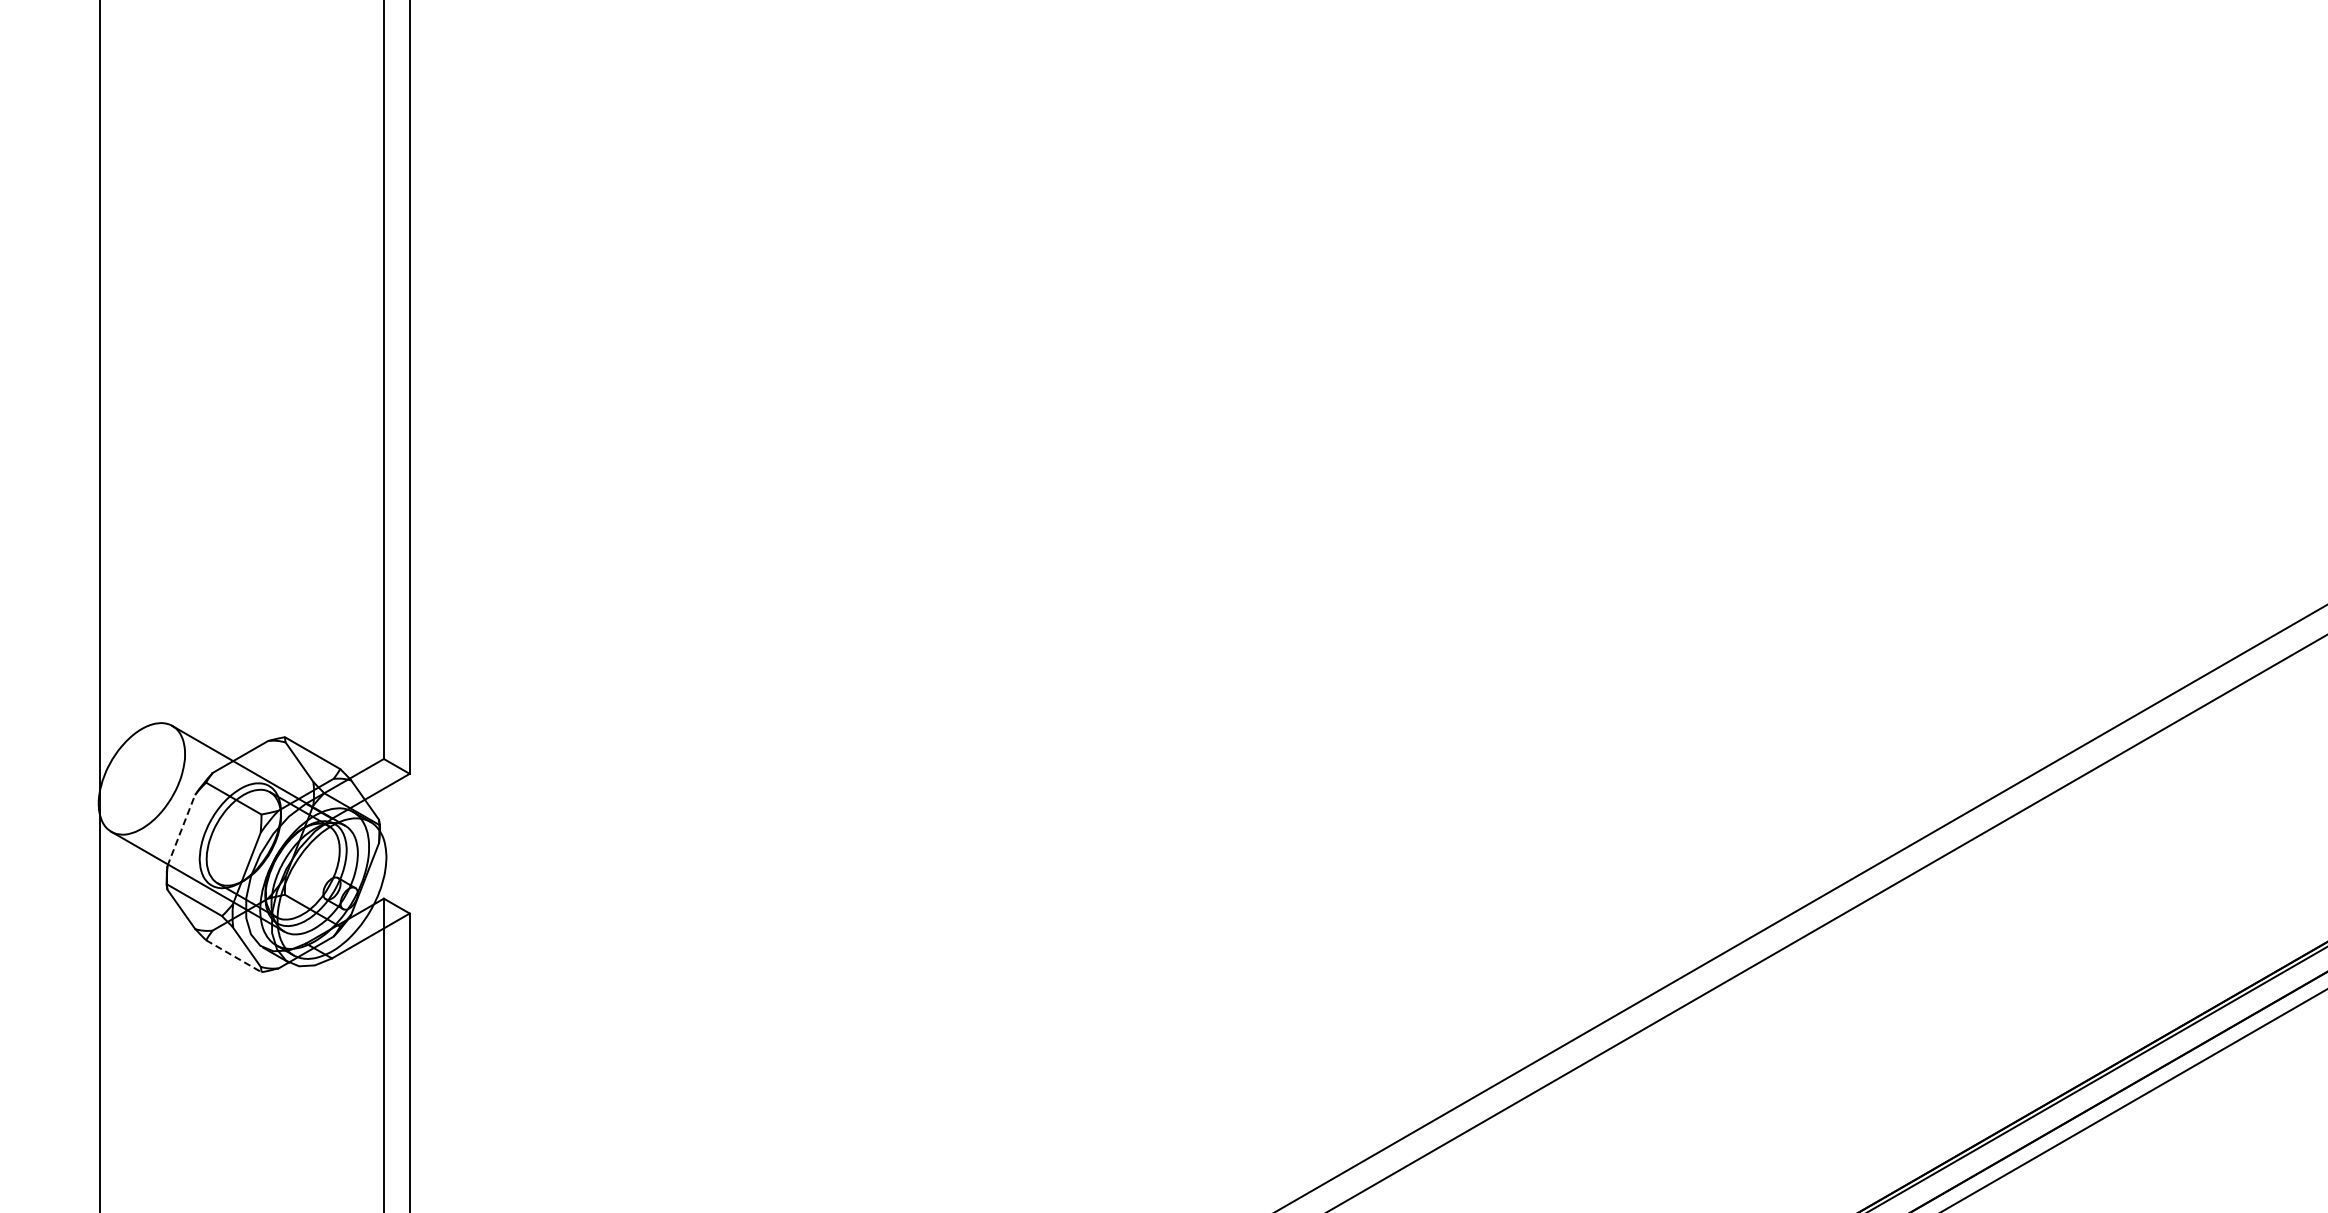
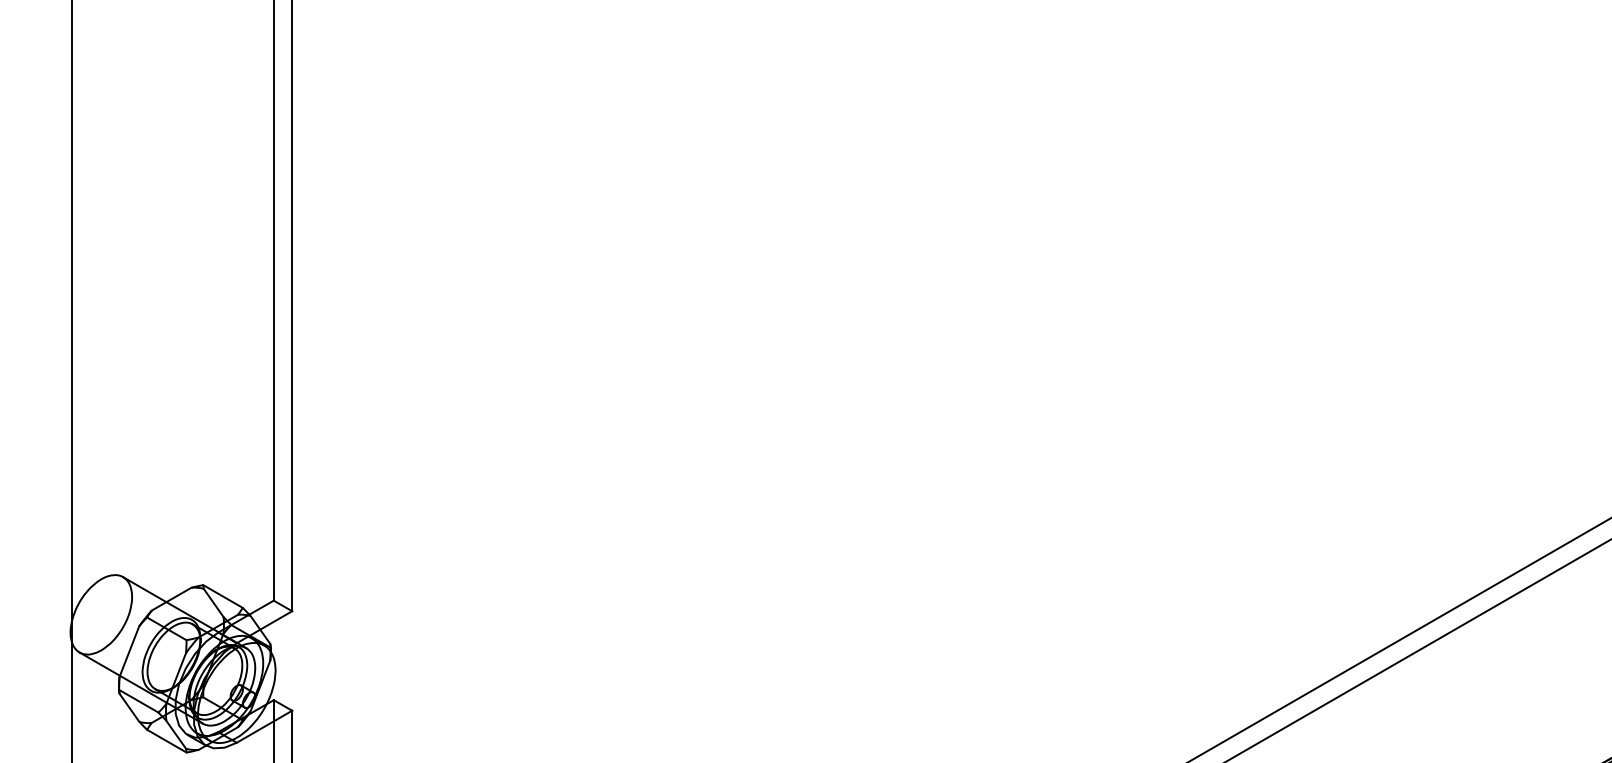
line: (181, 830) -> (129, 651), dashed -> solid
line: (233, 956) -> (166, 741), dashed -> solid

